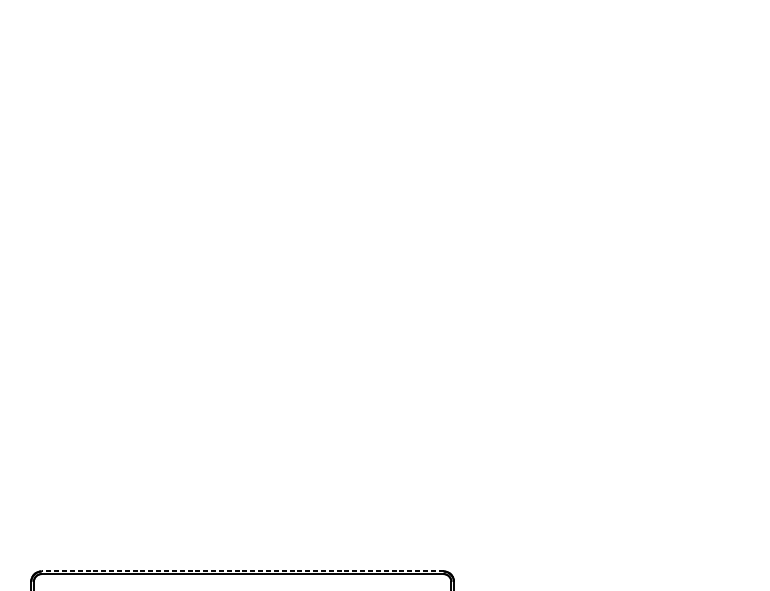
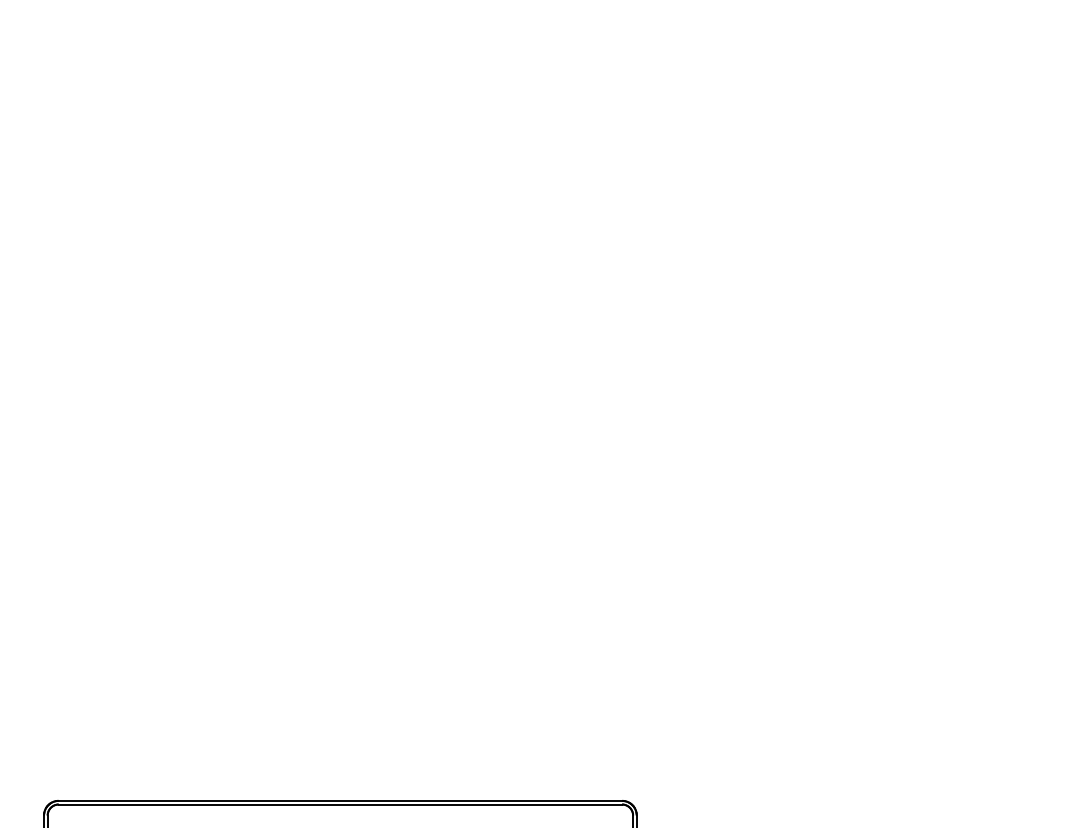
line: (242, 571) -> (340, 800), dashed -> solid

